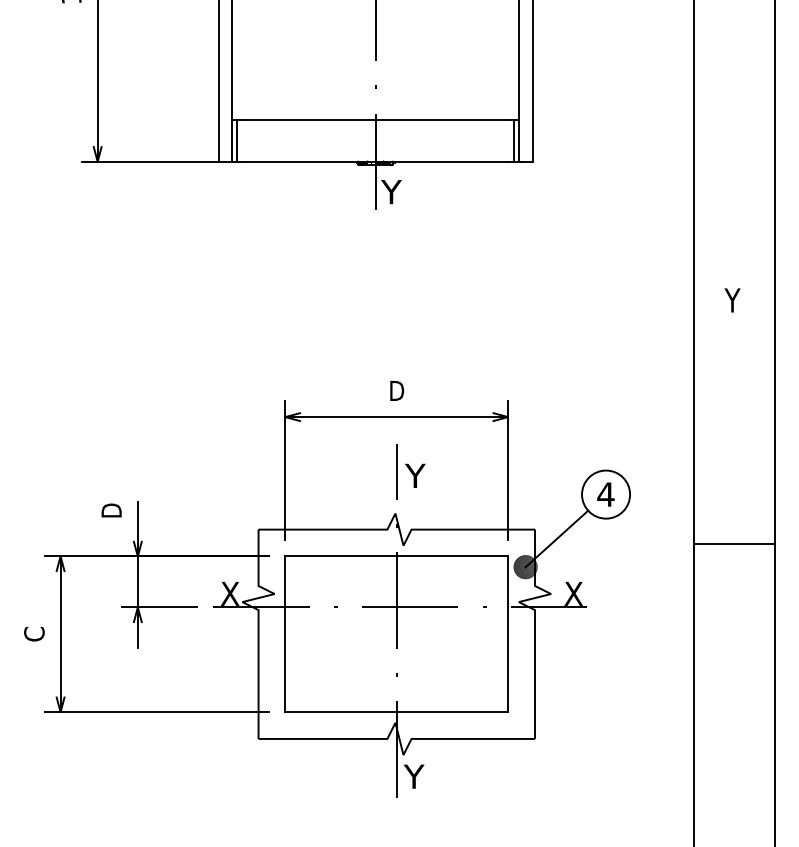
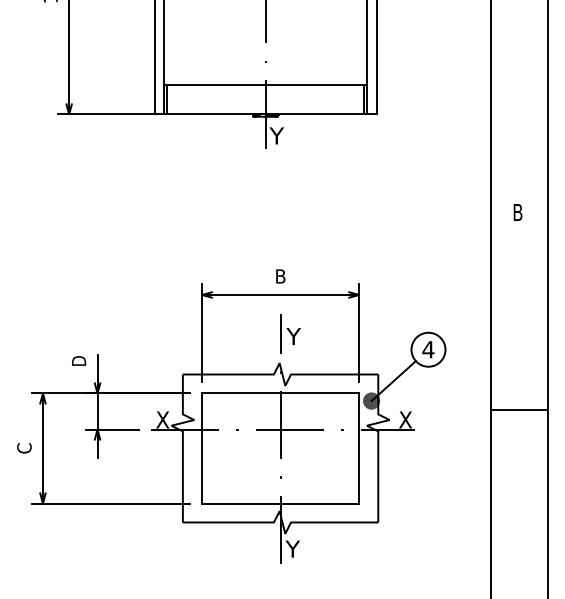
text: (731, 300) -> (517, 212), Y -> B
text: (396, 390) -> (280, 276), D -> B
line: (733, 543) -> (518, 409), moved

